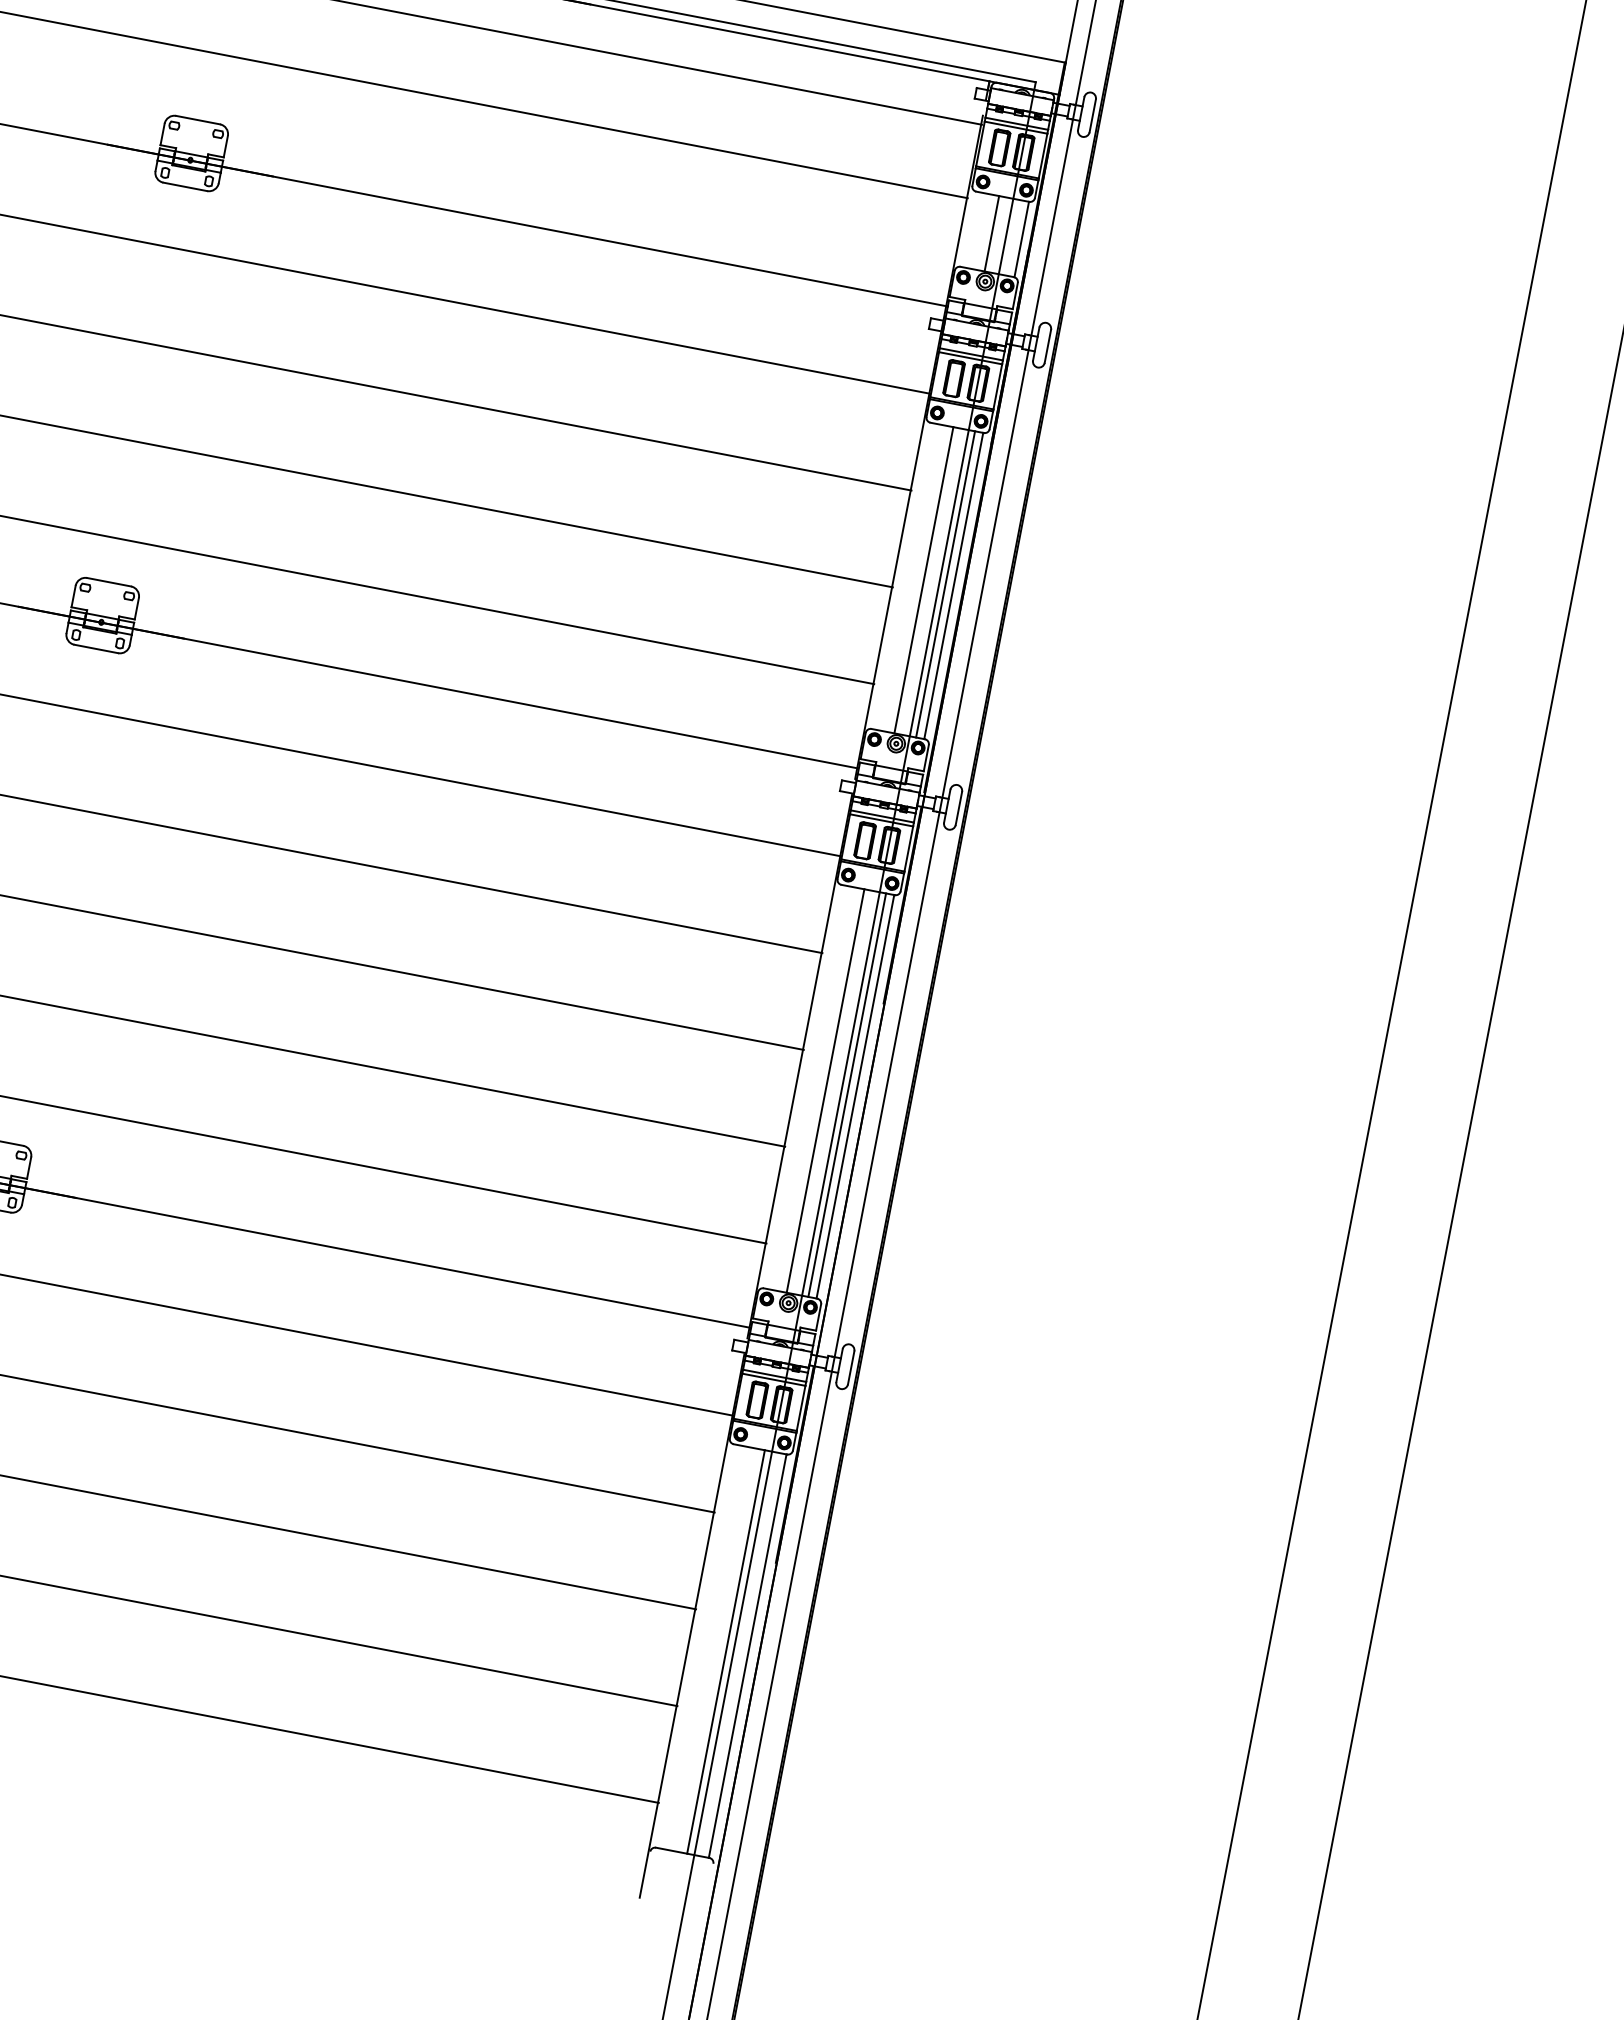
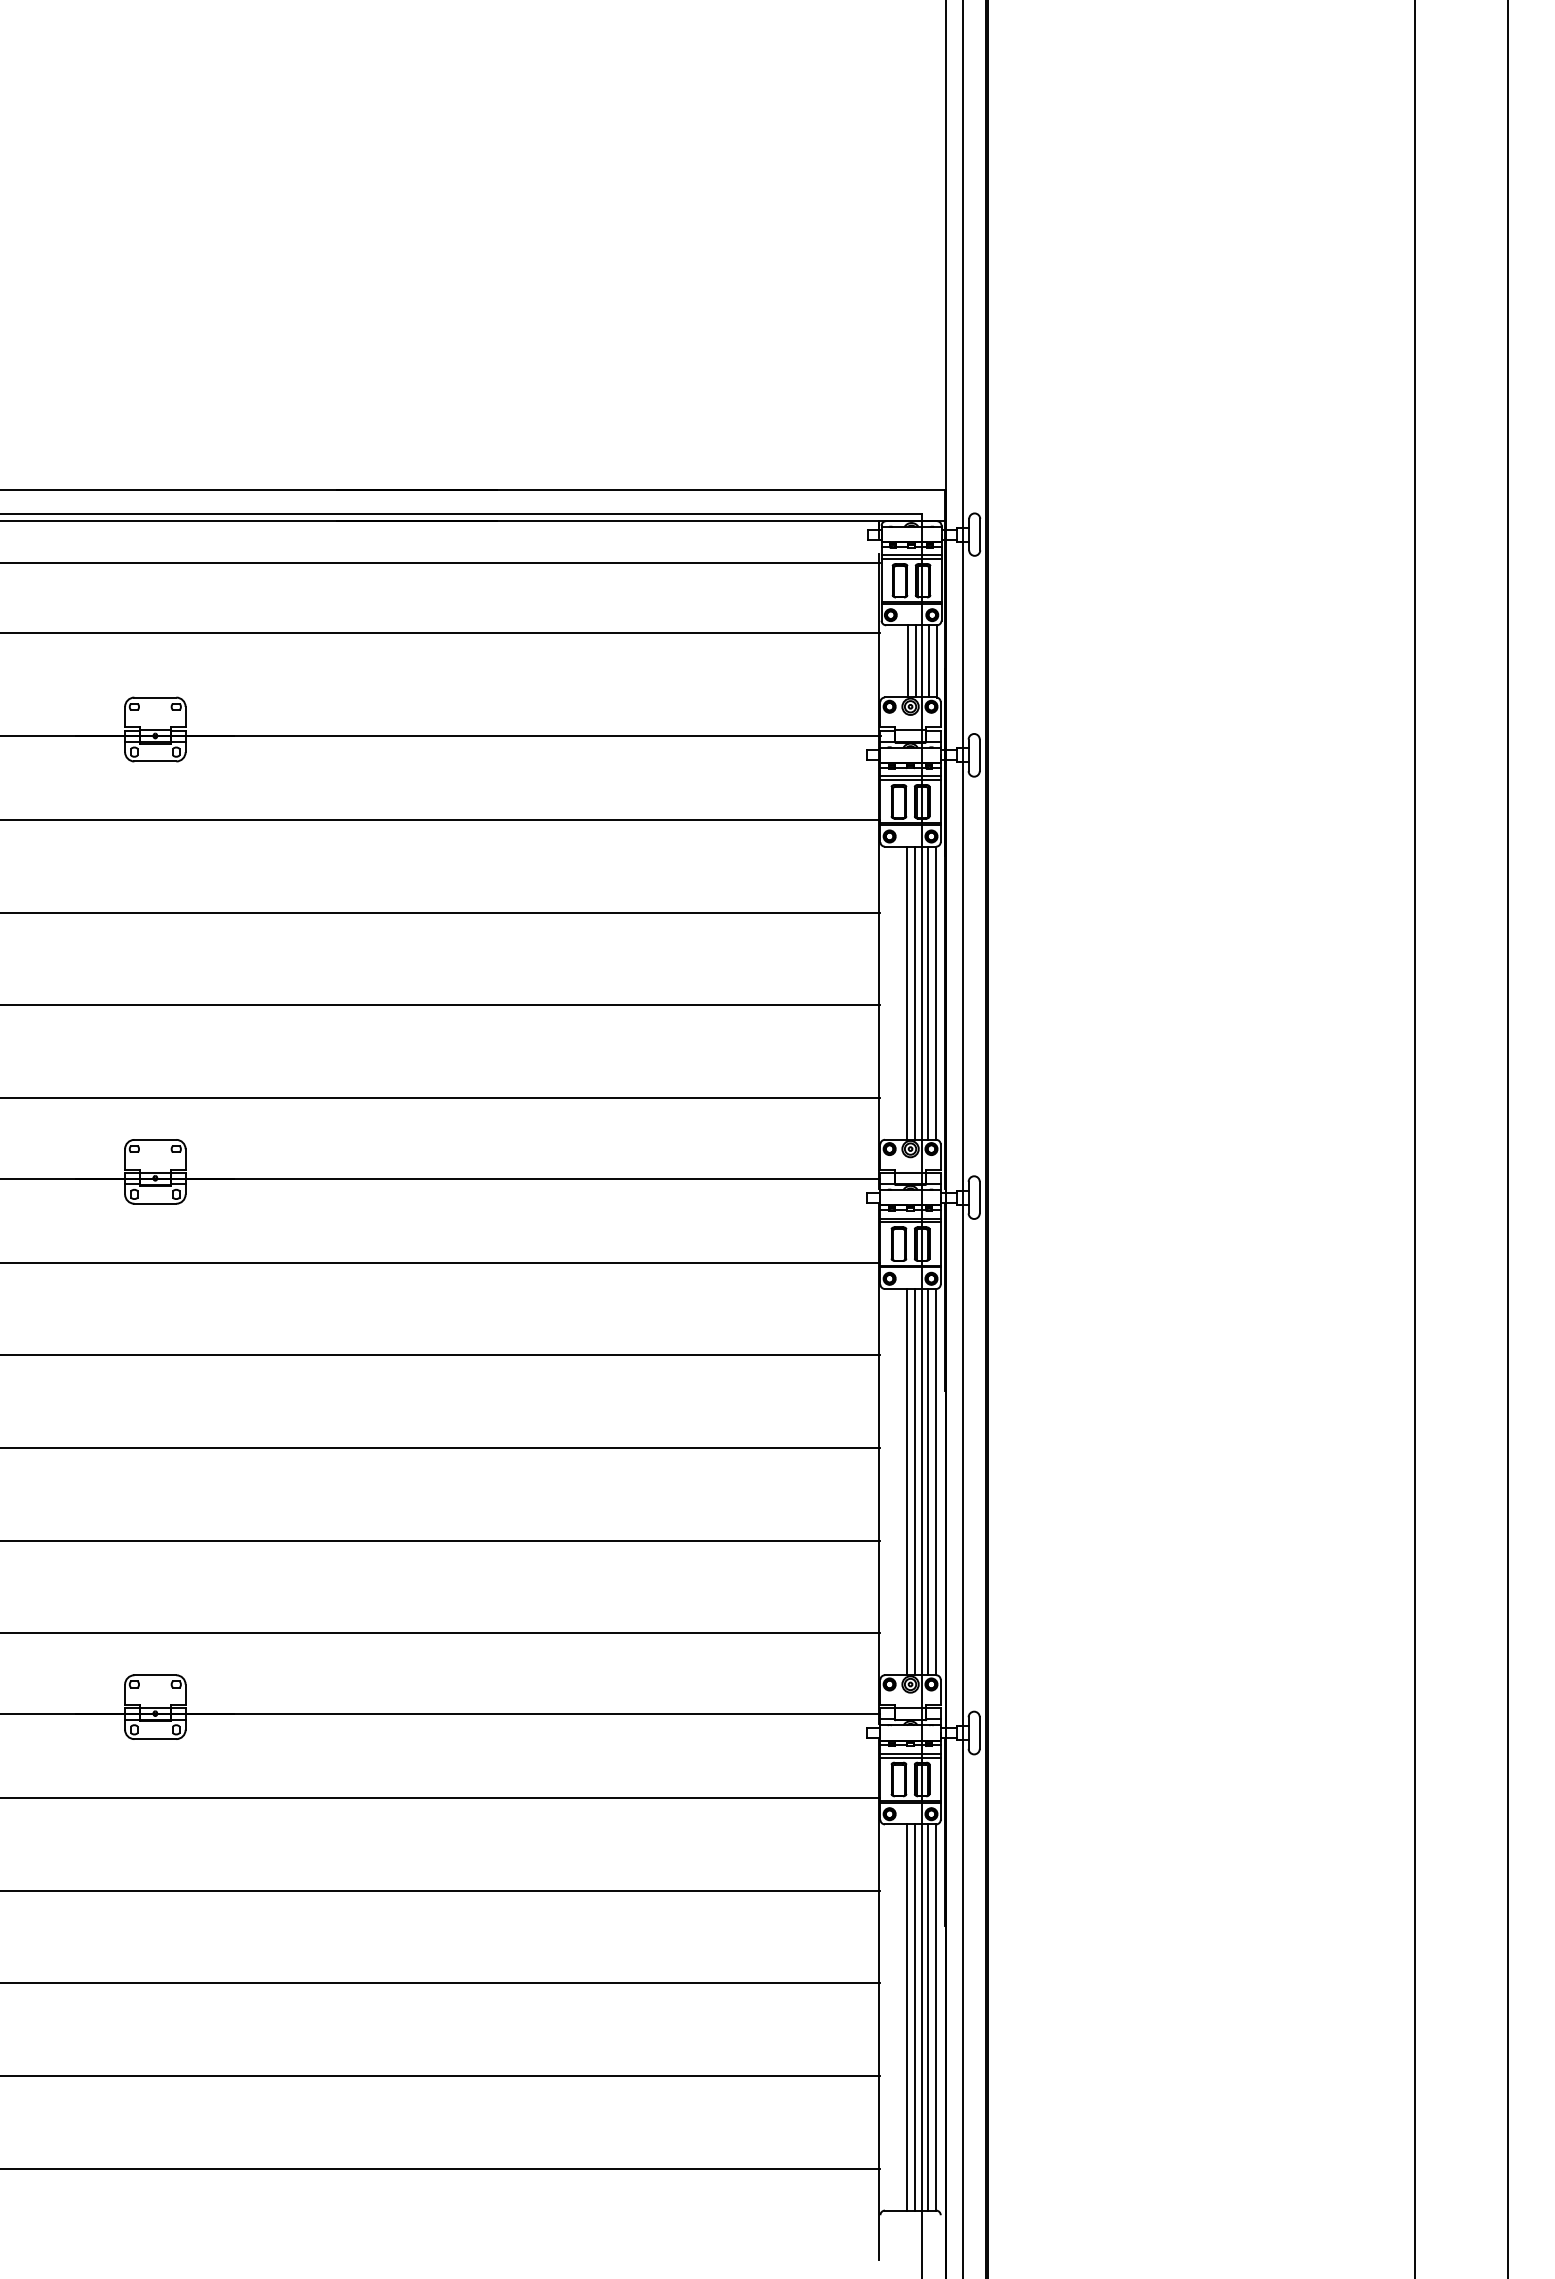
line: (999, 235) -> (915, 661), added
line: (1013, 237) -> (928, 661), added
line: (931, 580) -> (914, 992), added
line: (833, 1091) -> (914, 1481), added
line: (717, 1650) -> (906, 2017), added
line: (739, 1654) -> (927, 2017), added

